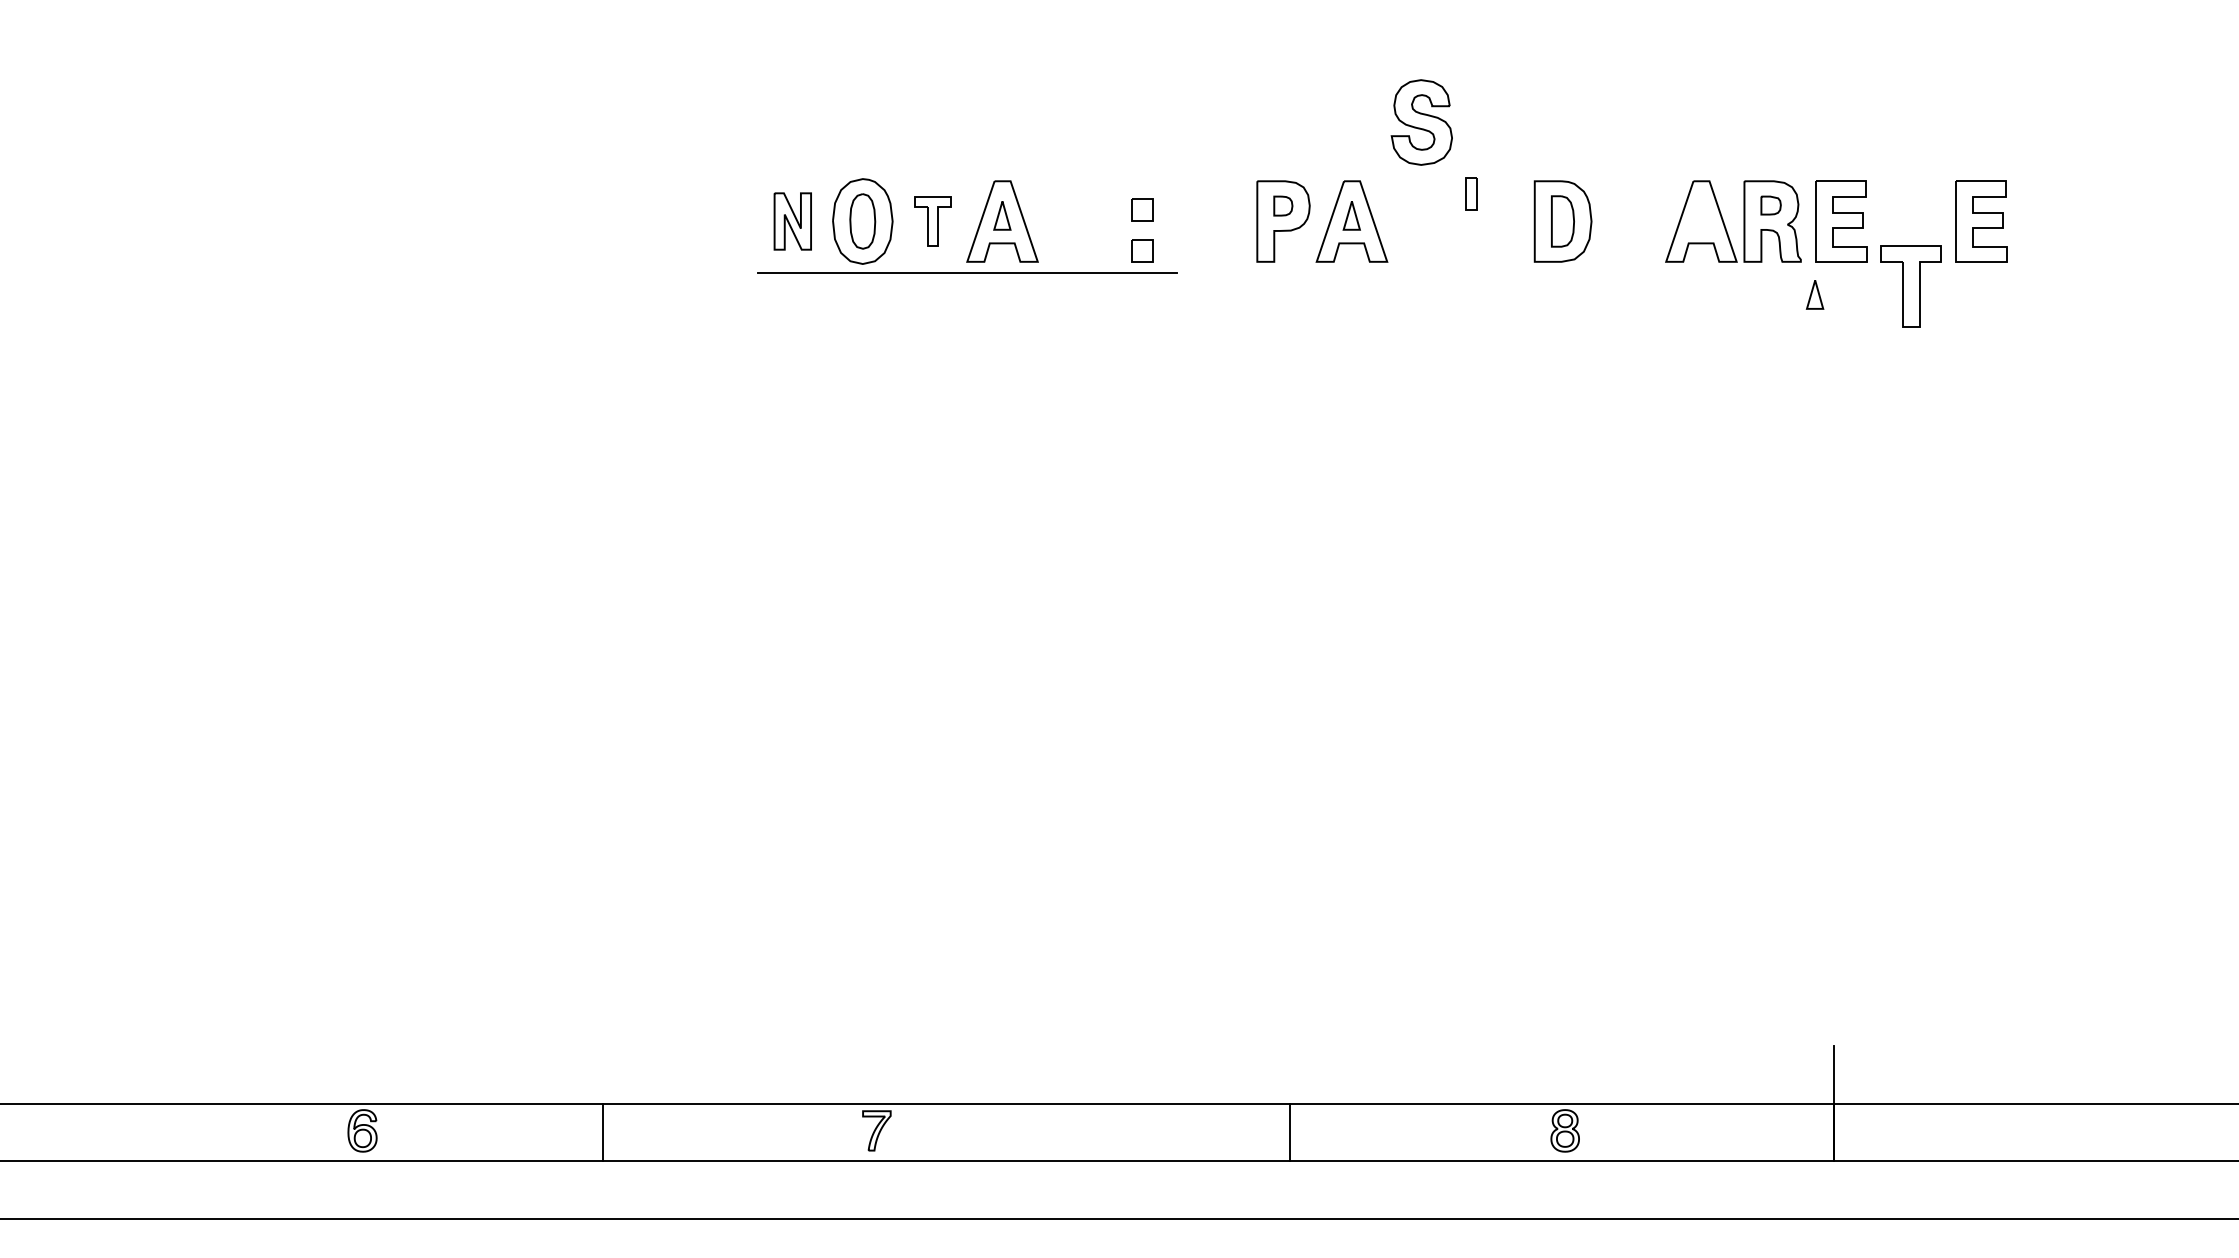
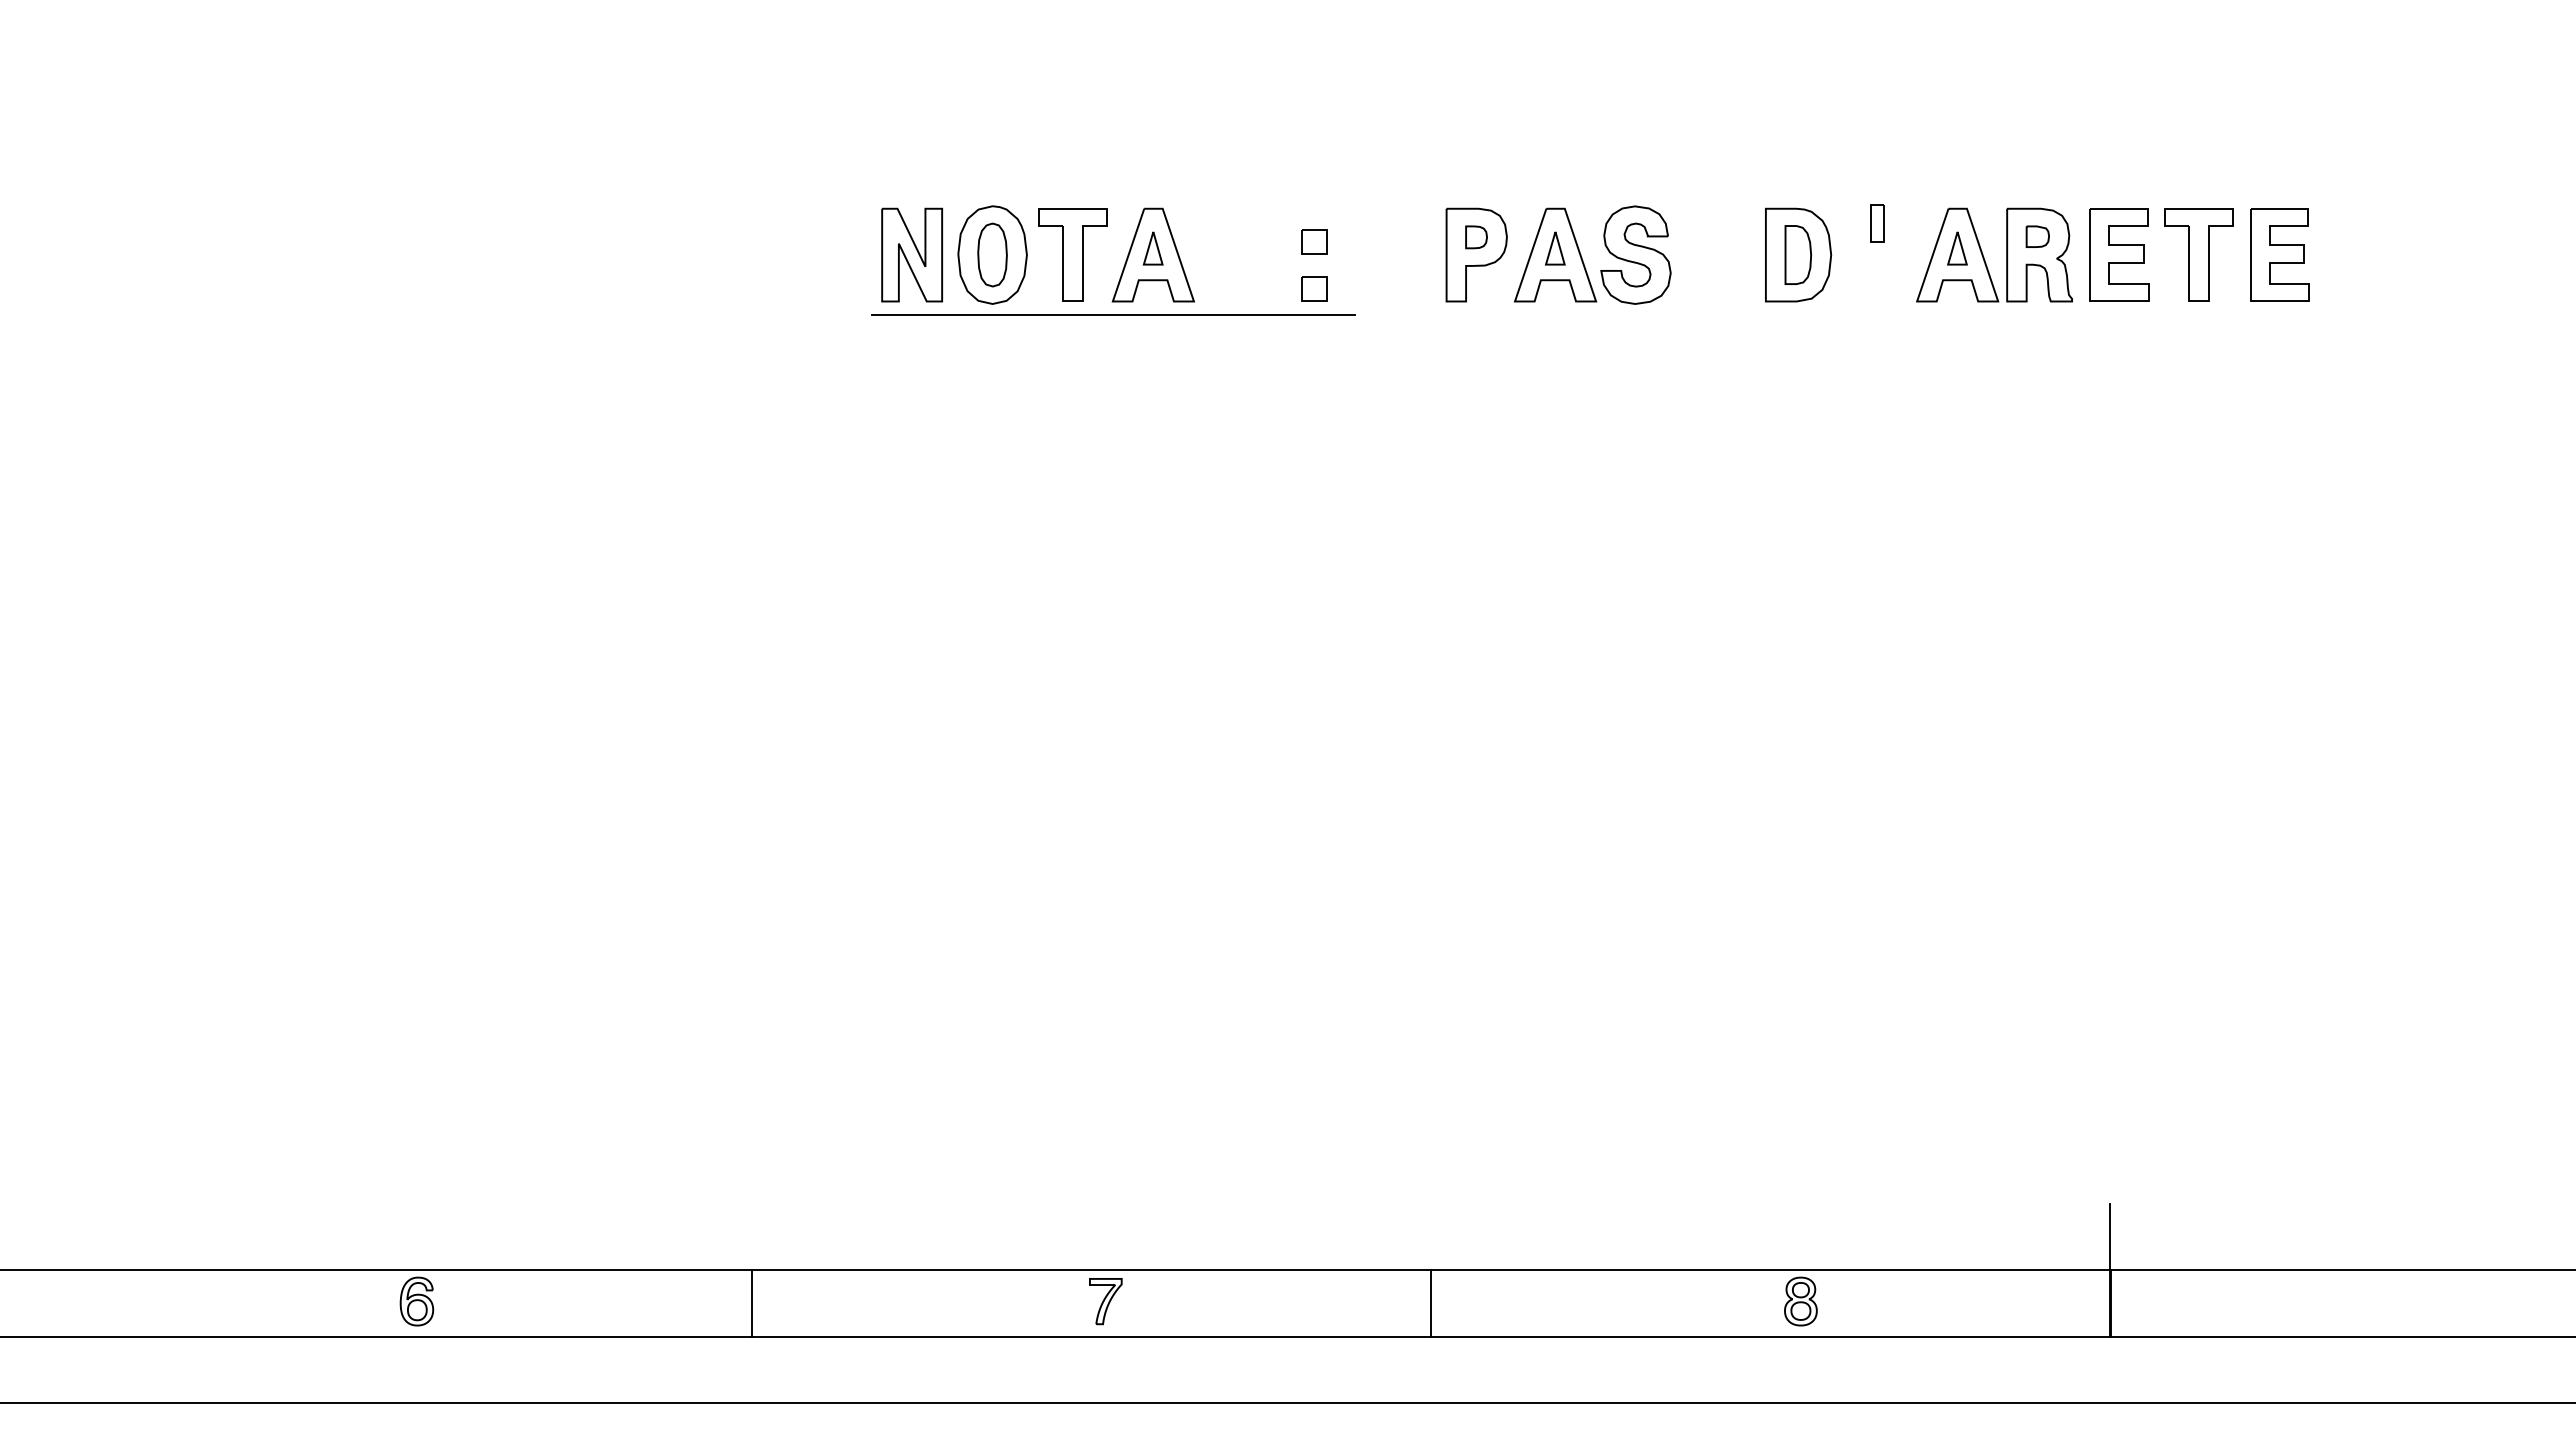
part: (1421, 121) -> (1635, 254), moved
part: (1471, 194) -> (1877, 223), moved
part: (792, 221) -> (911, 254), size x1.43
part: (932, 221) -> (1072, 254), size x1.67
part: (1910, 286) -> (2198, 254), moved
part: (1815, 294) -> (1957, 248), moved
part: (876, 1130) -> (1105, 1301), moved
line: (602, 1132) -> (751, 1303), moved
line: (1290, 1132) -> (1431, 1303), moved

